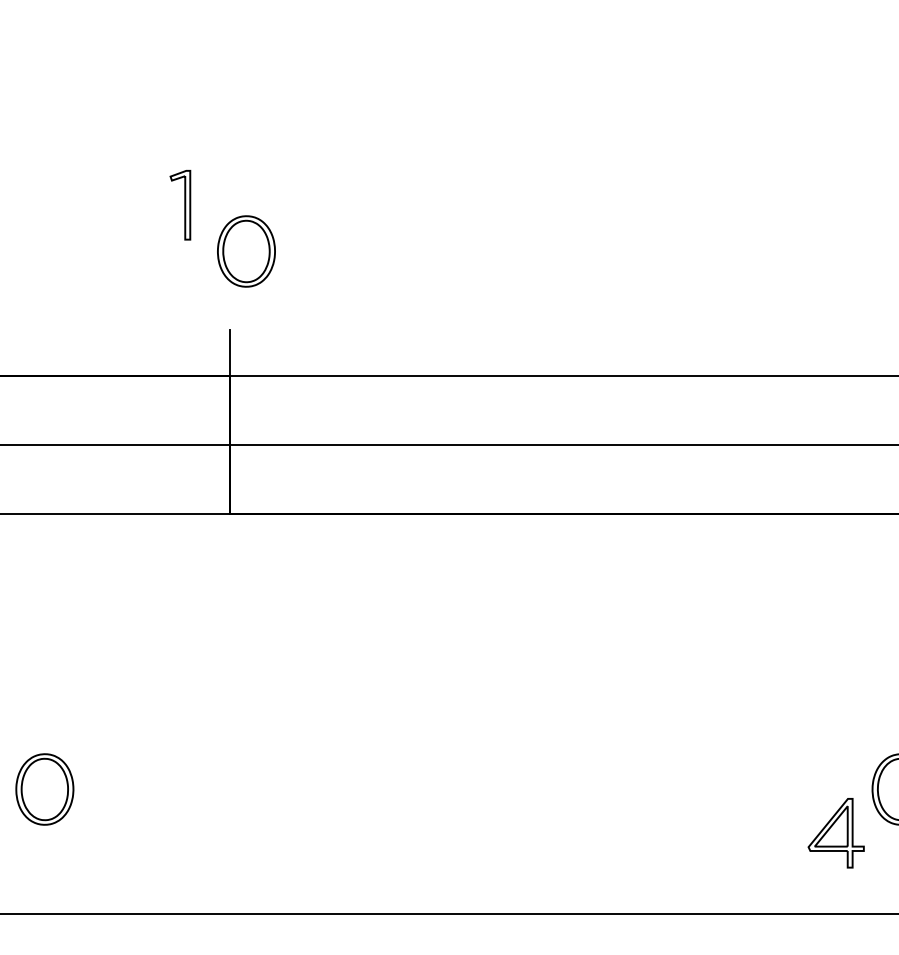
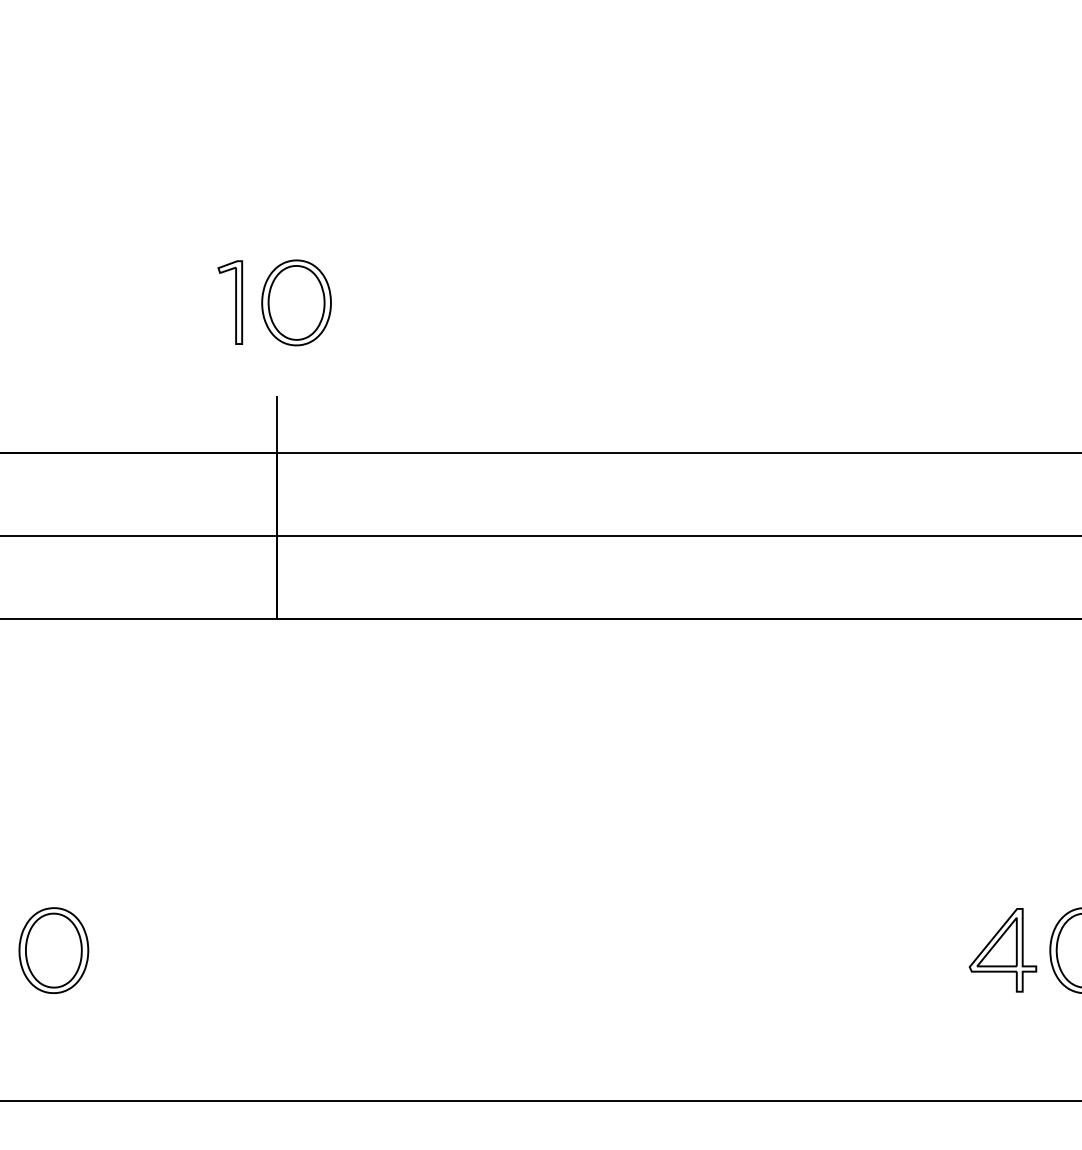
part: (180, 205) -> (230, 302), moved
part: (835, 833) -> (1002, 950), moved

